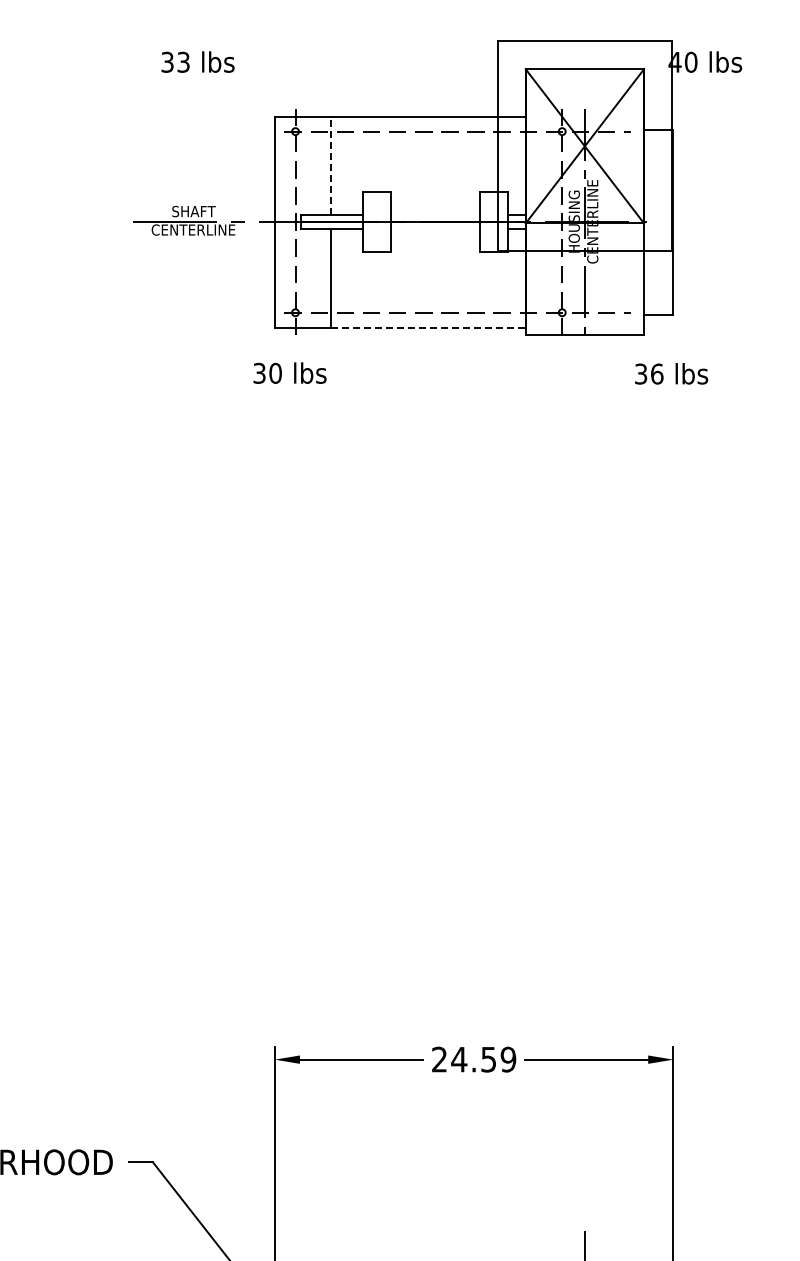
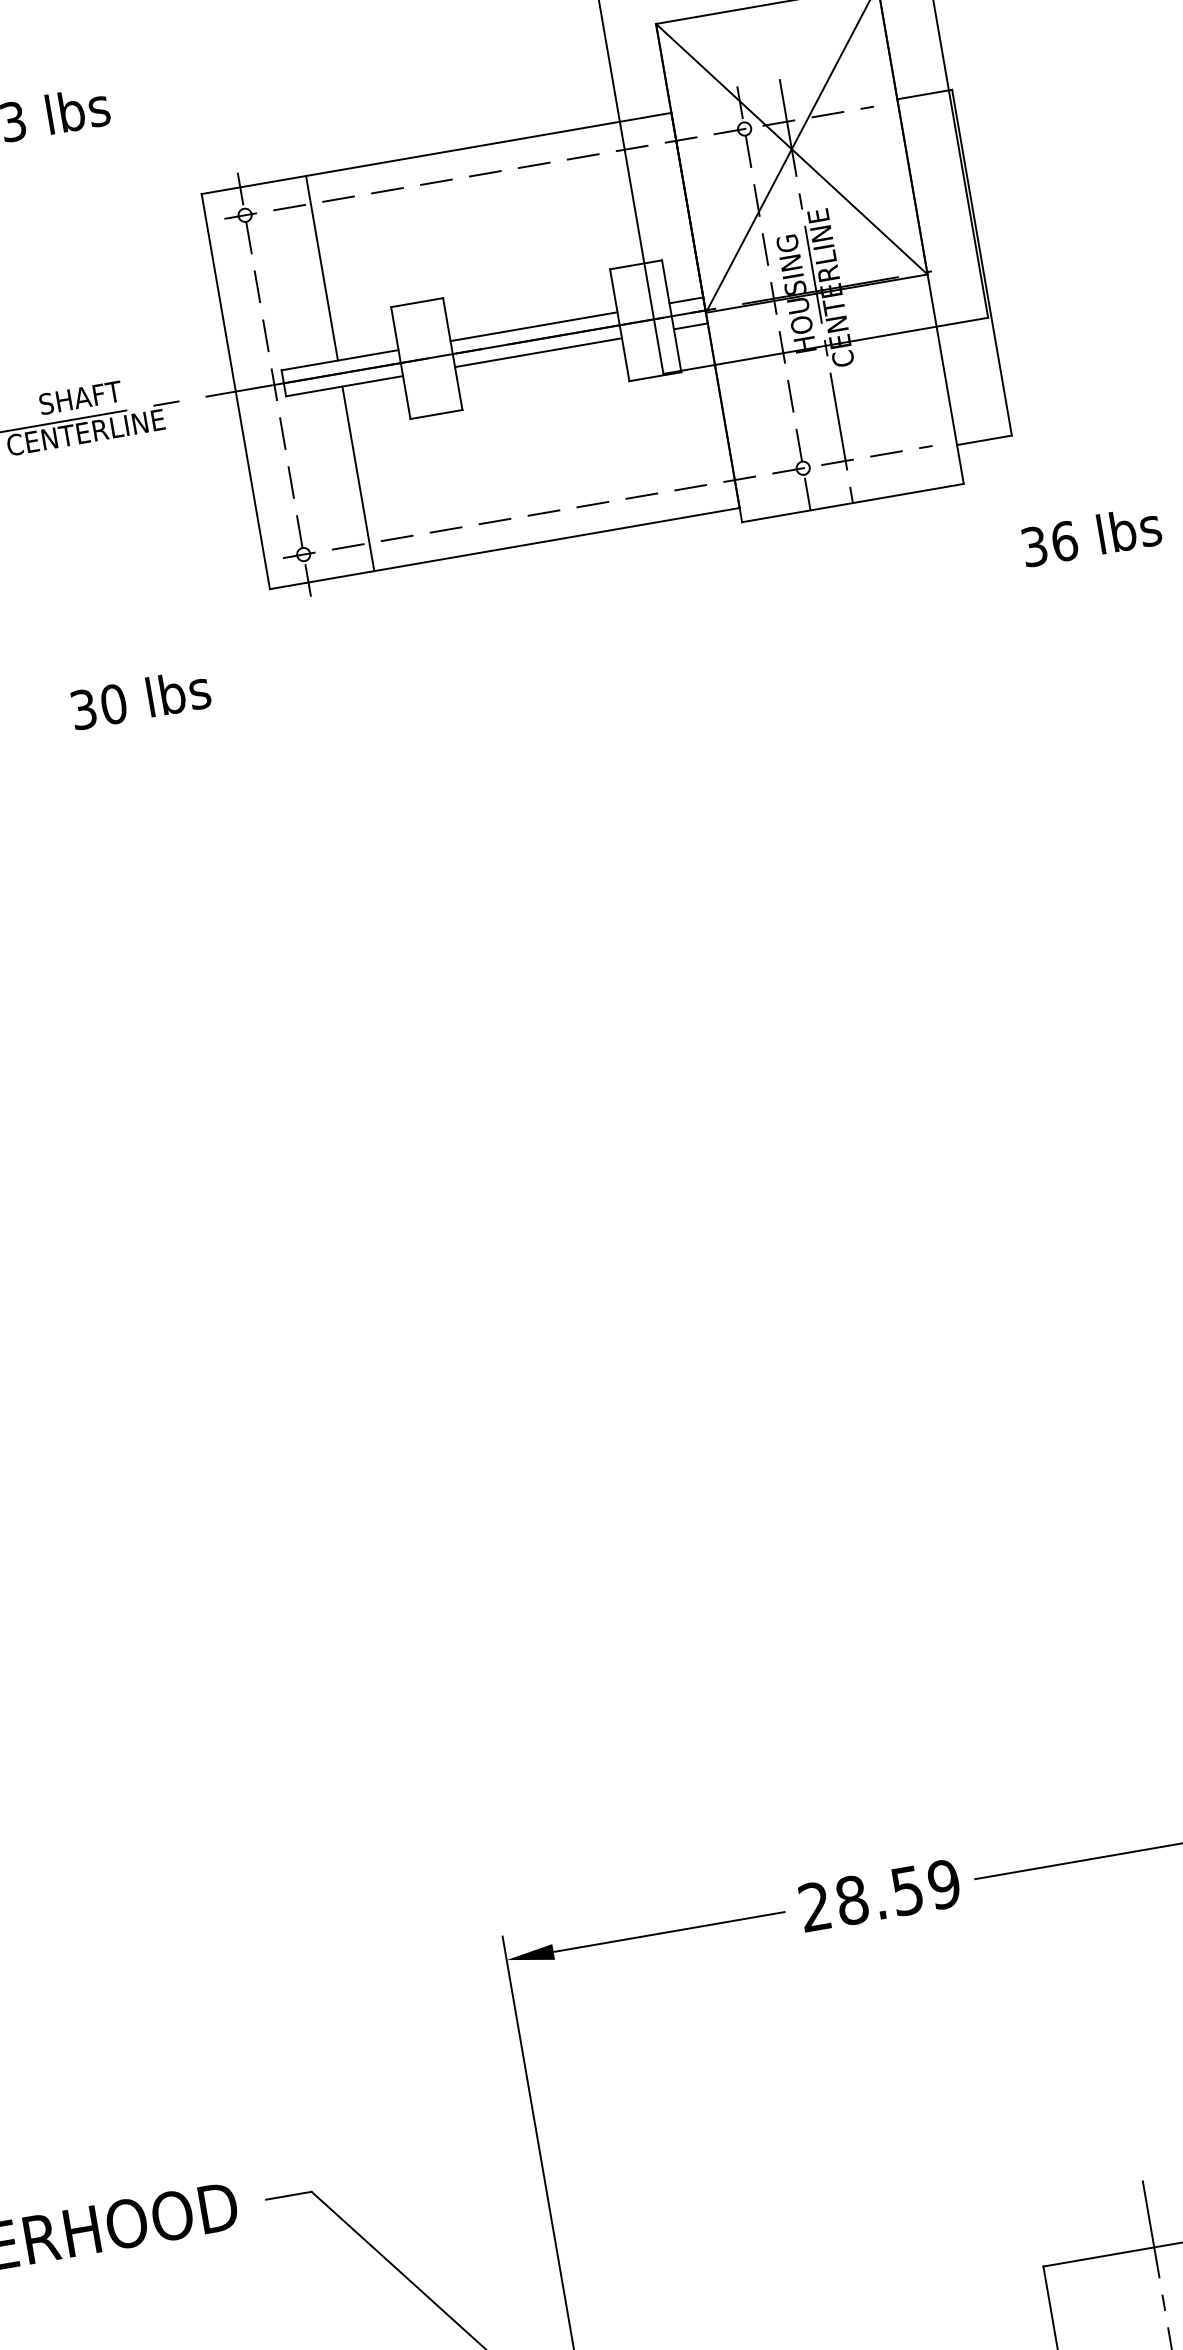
line: (330, 165) -> (321, 267), dashed -> solid
line: (434, 215) -> (532, 327), added
line: (434, 229) -> (537, 353), added
line: (428, 327) -> (557, 539), dashed -> solid
text: (289, 372) -> (139, 698), moved
text: (671, 373) -> (1091, 535), moved
text: (459, 1059) -> (852, 1900), 24.59 -> 28.59

